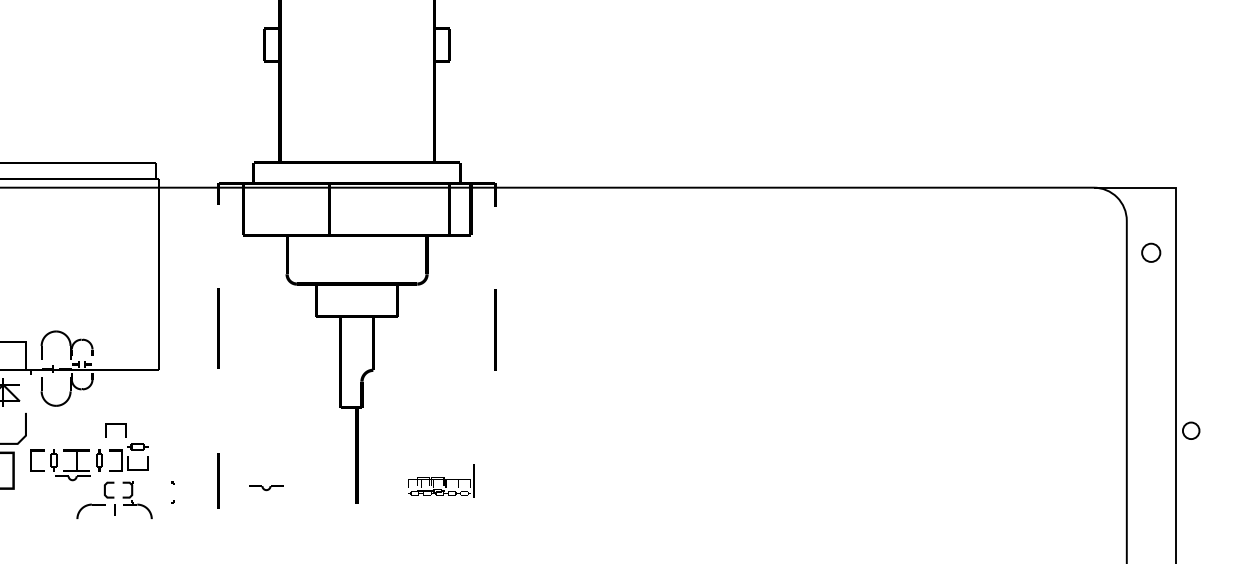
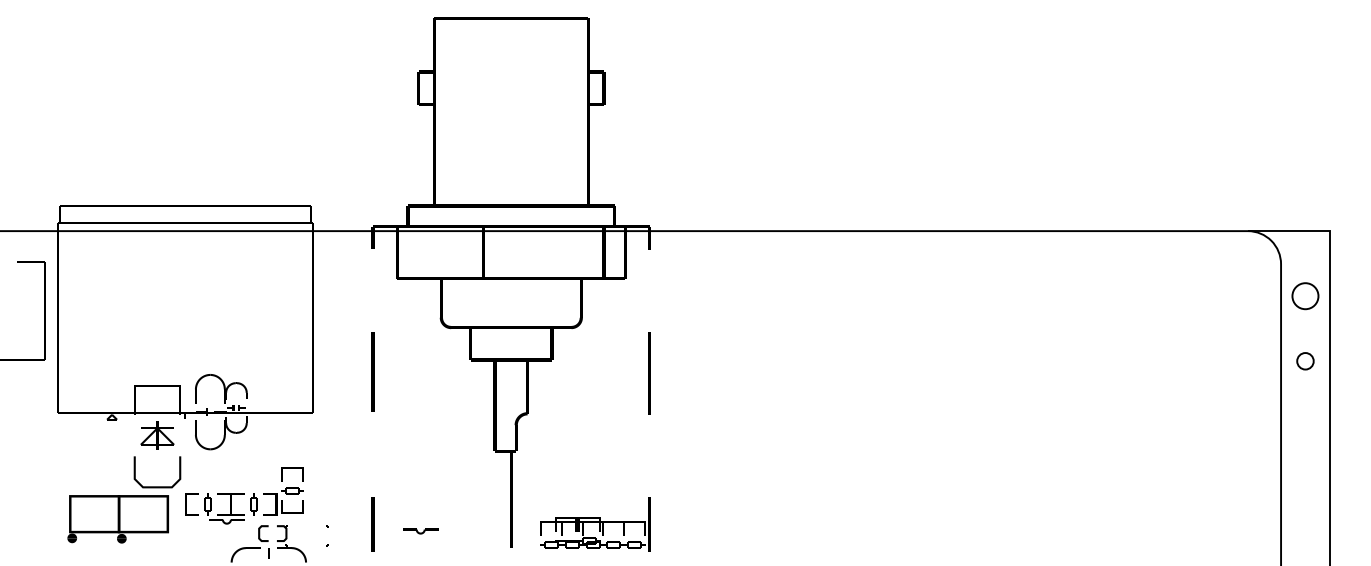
part: (1151, 253) -> (1305, 296), size x1.43
part: (116, 431) -> (292, 474), moved
circle: (1191, 431) -> (1305, 361), moved
part: (441, 481) -> (595, 524), size x1.67

